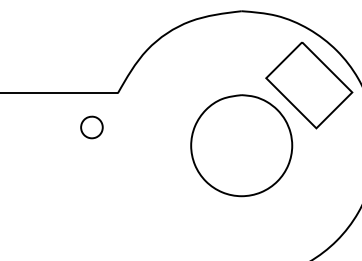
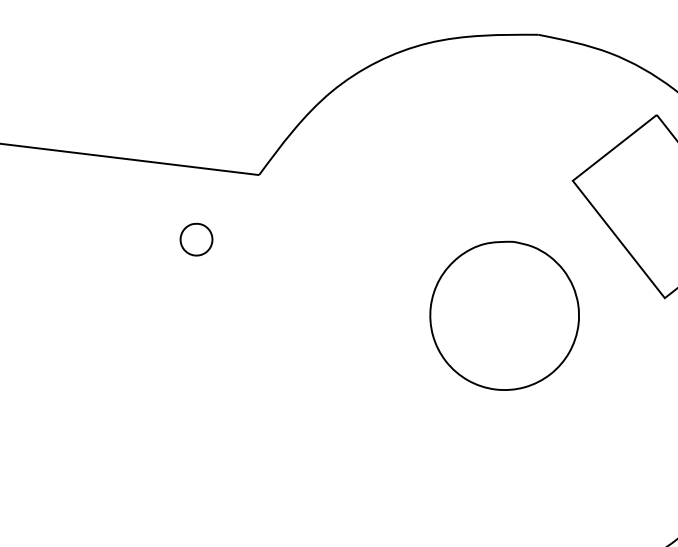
part: (91, 127) -> (195, 239), size x0.7
part: (241, 145) -> (504, 315), size x0.7

